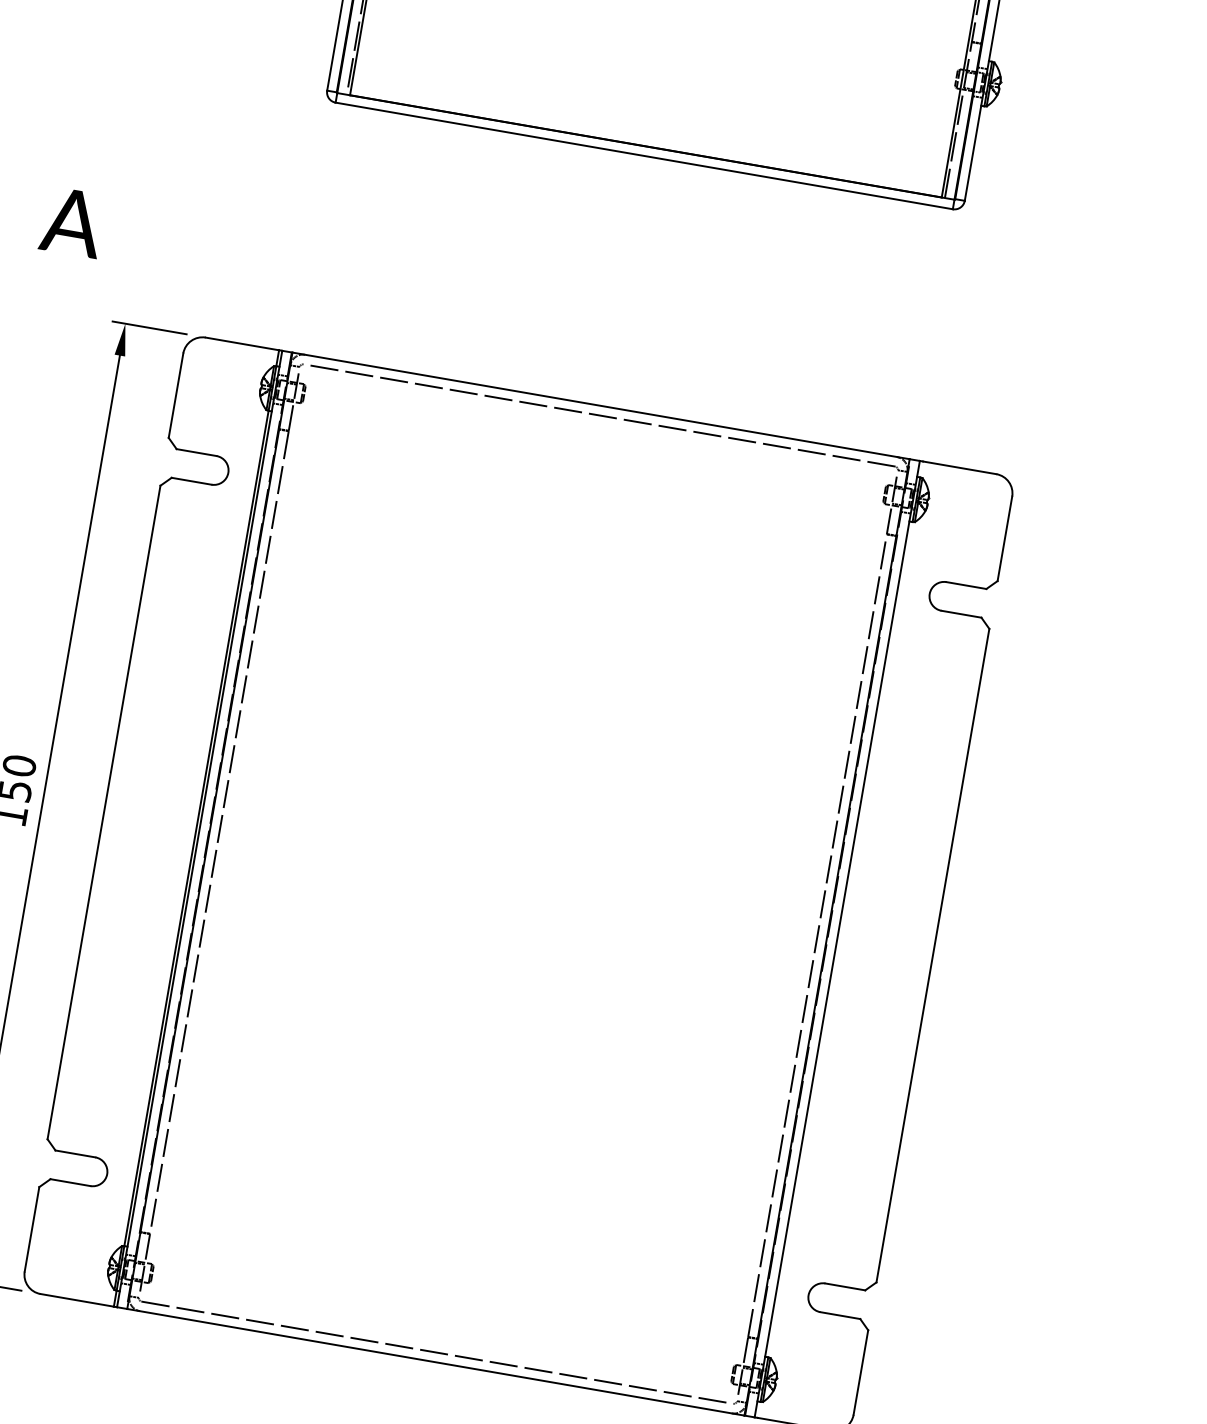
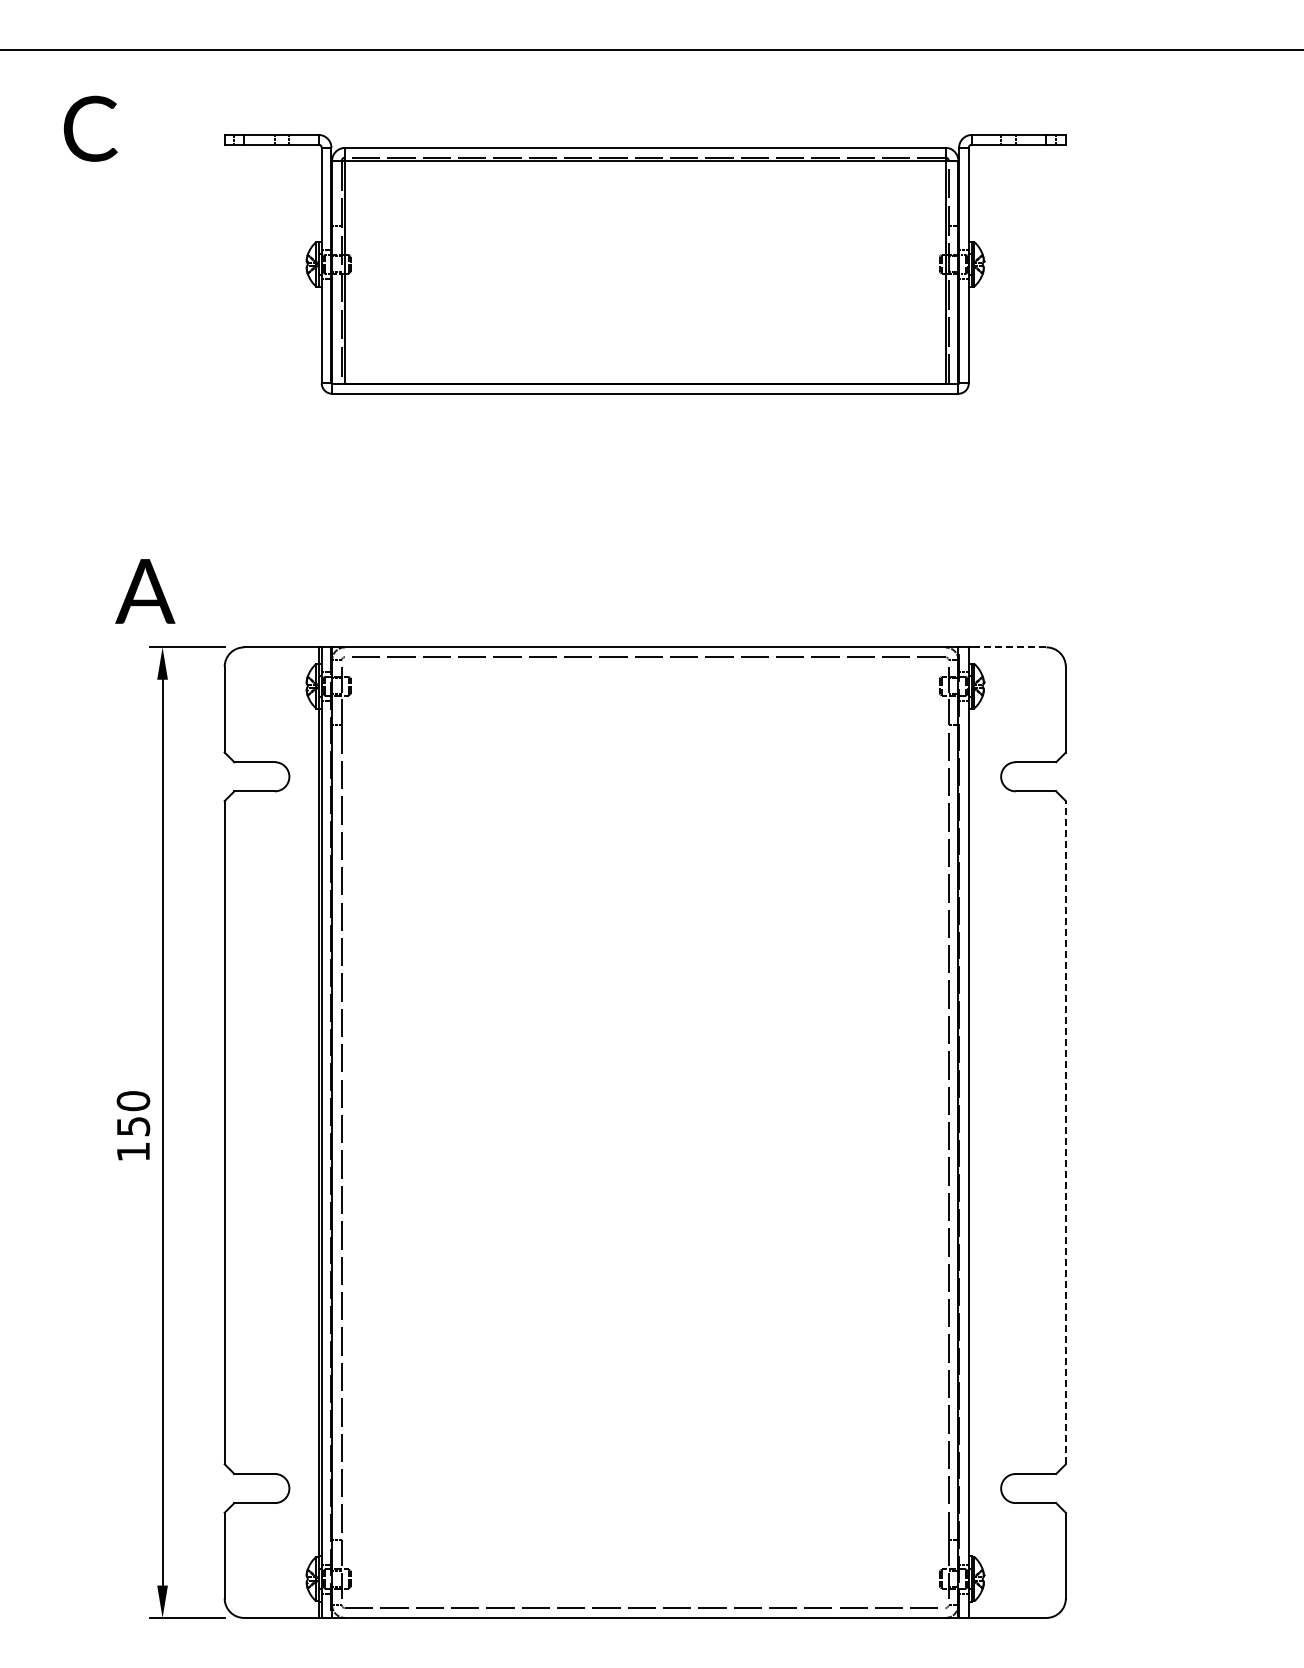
text: (72, 222) -> (145, 591), moved
line: (958, 467) -> (1008, 647), solid -> dashed
line: (932, 955) -> (1065, 1132), solid -> dashed

